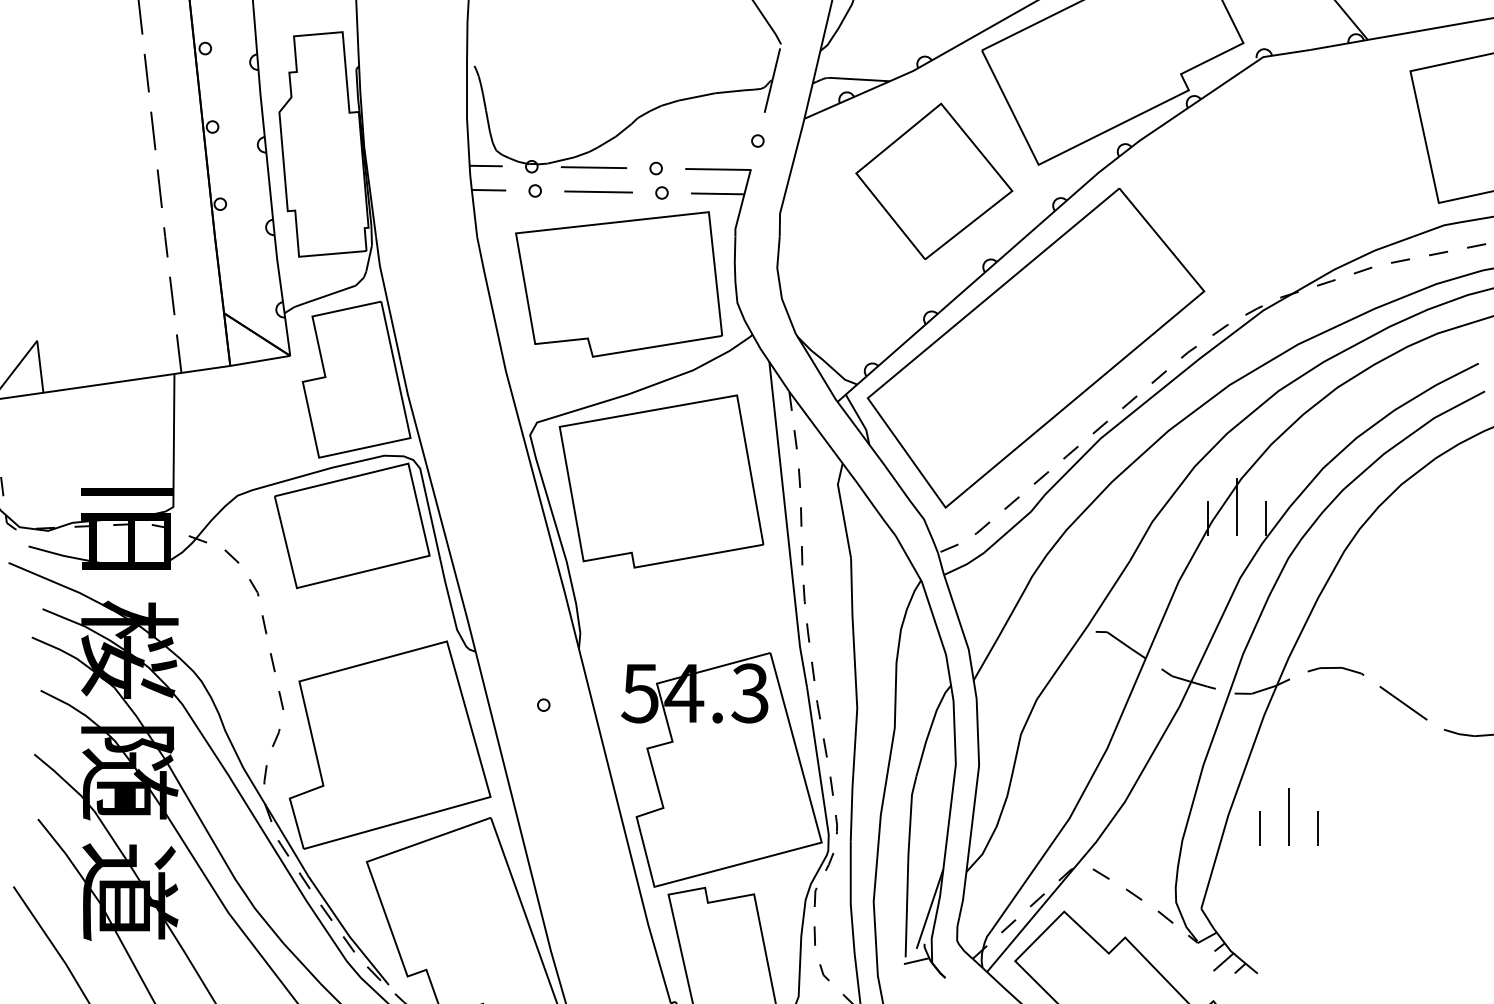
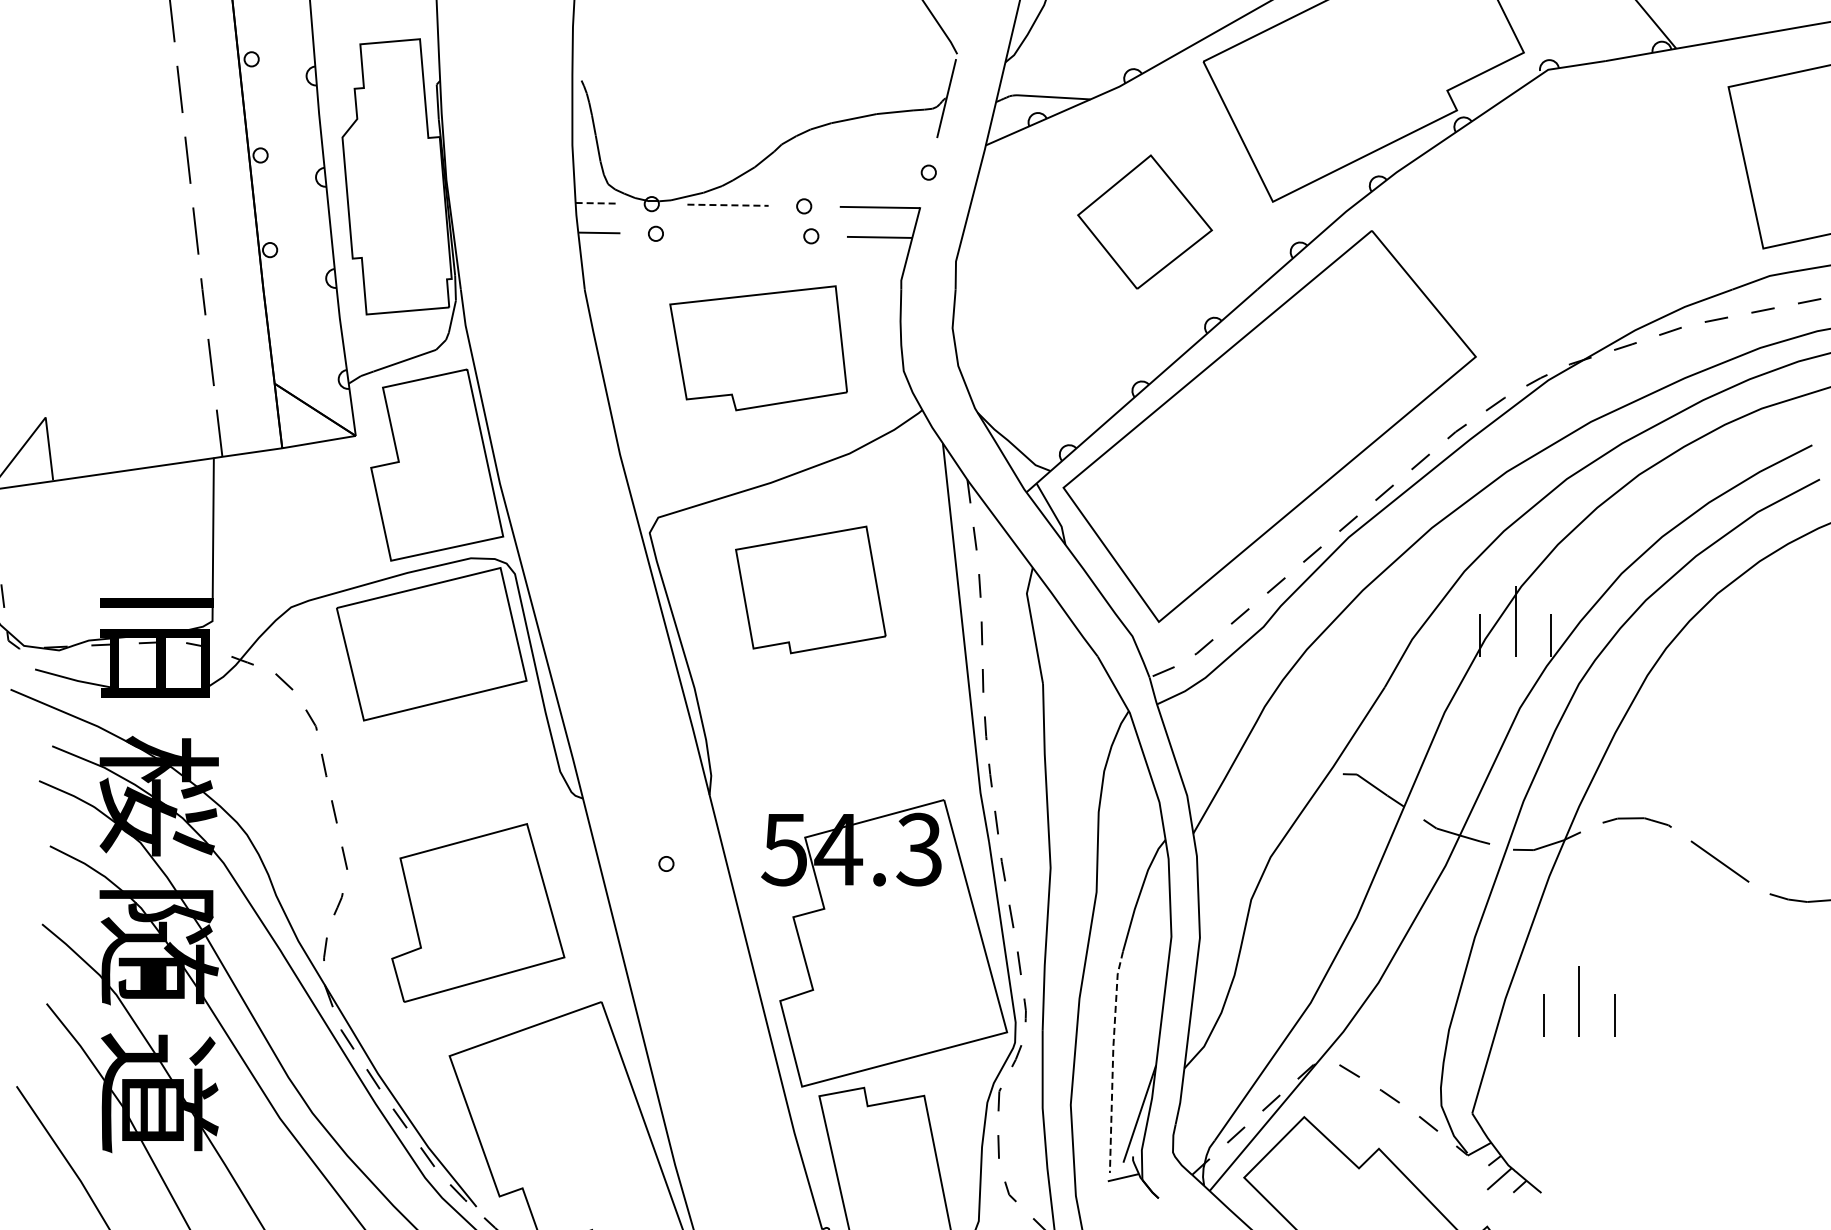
line: (486, 166) -> (596, 203), solid -> dashed
line: (594, 167) -> (728, 205), solid -> dashed
part: (933, 180) -> (1144, 221), size x0.7
line: (598, 191) -> (733, 234), removed
part: (618, 283) -> (758, 347), size x0.7
part: (661, 481) -> (810, 589), size x0.6
part: (390, 744) -> (478, 912), size x0.7
line: (907, 865) -> (1112, 1060), solid -> dashed

